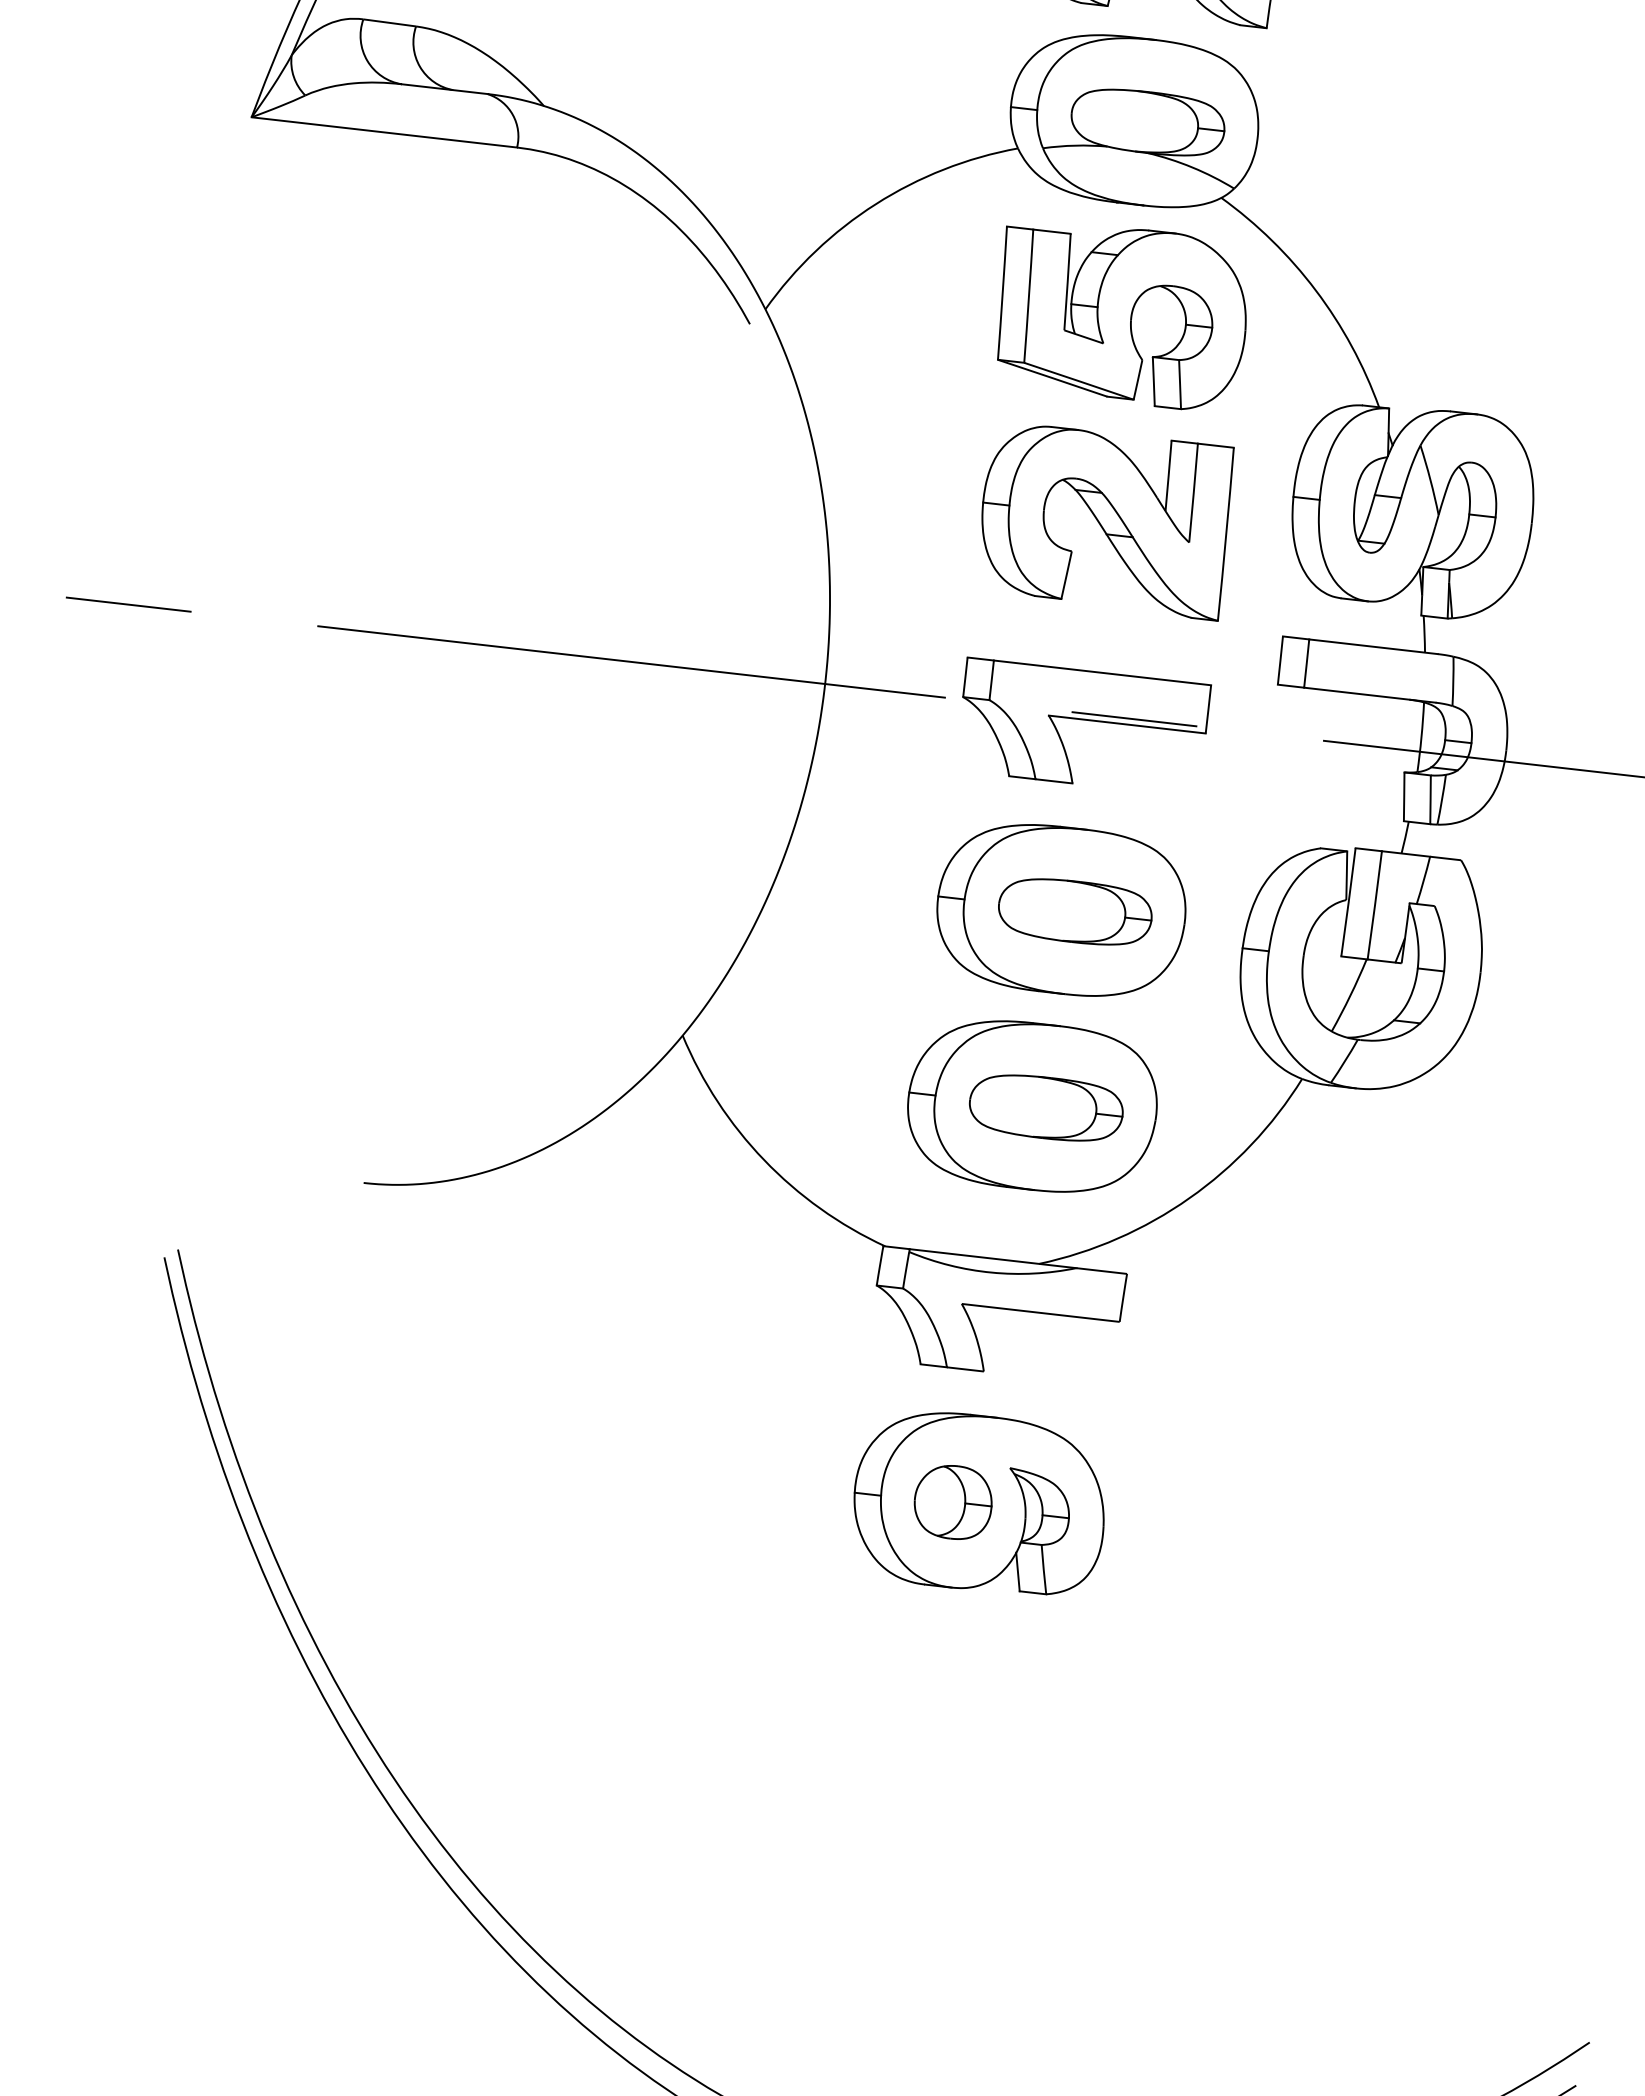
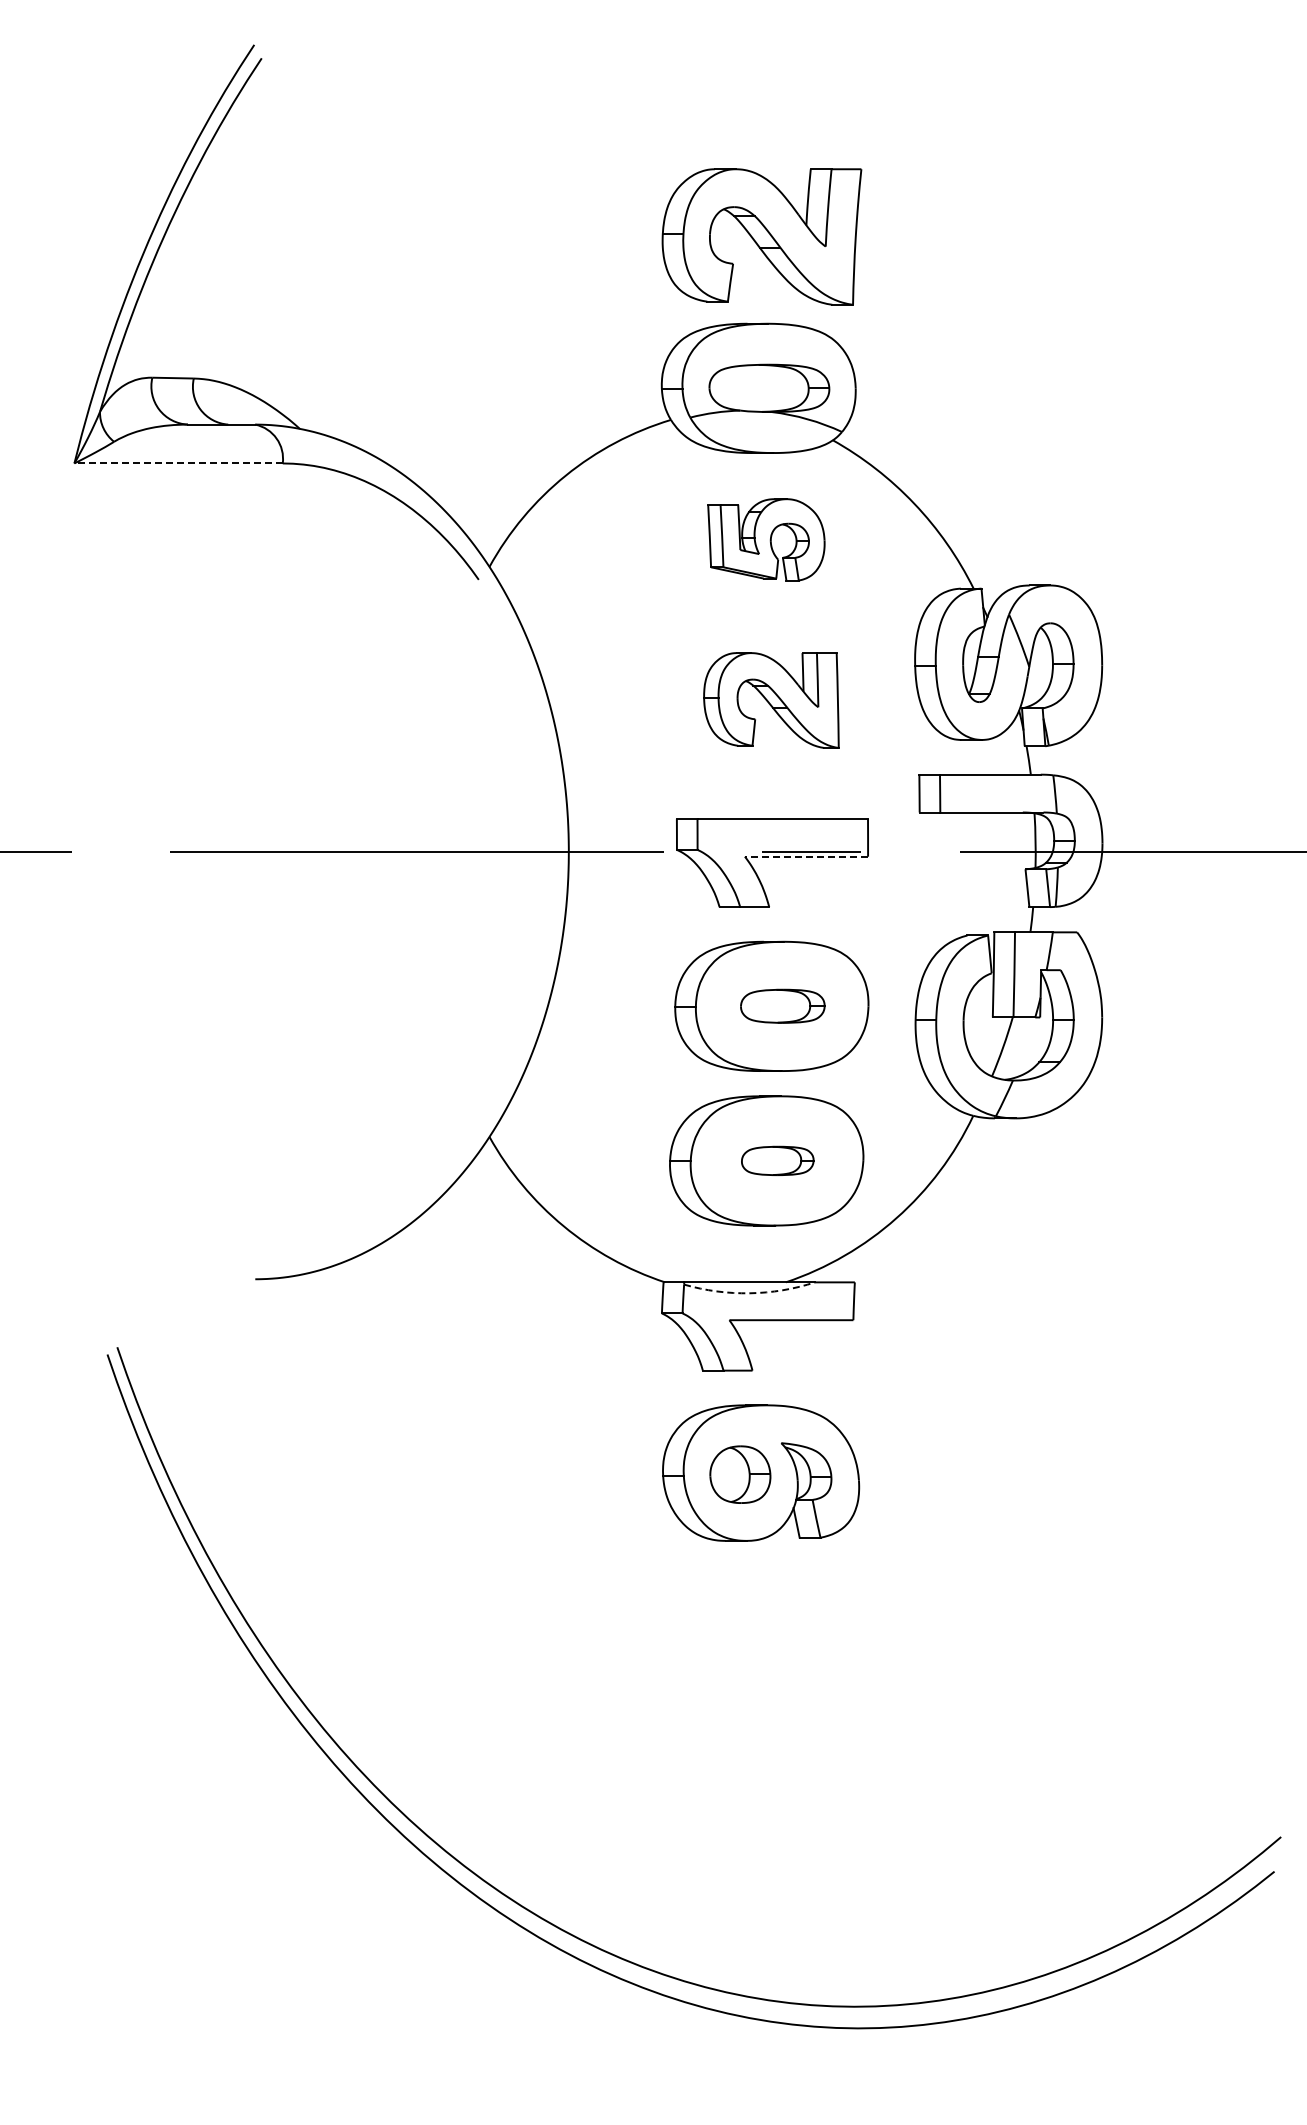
line: (384, 132) -> (178, 463), solid -> dashed
part: (1122, 314) -> (766, 539), size x0.6
part: (1105, 520) -> (771, 700), size x0.7
line: (1127, 724) -> (806, 856), solid -> dashed
part: (1075, 910) -> (782, 1005), size x0.7
part: (1046, 1107) -> (777, 1160), size x0.6
arc: (991, 1272) -> (749, 1293), solid -> dashed

